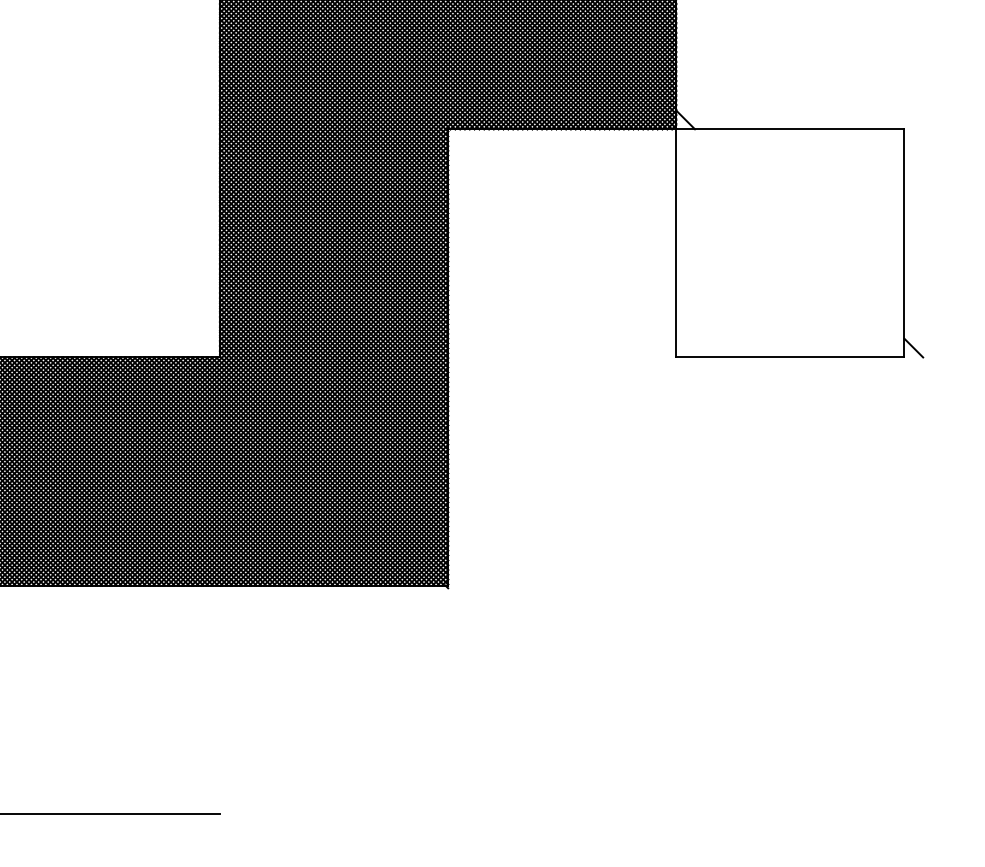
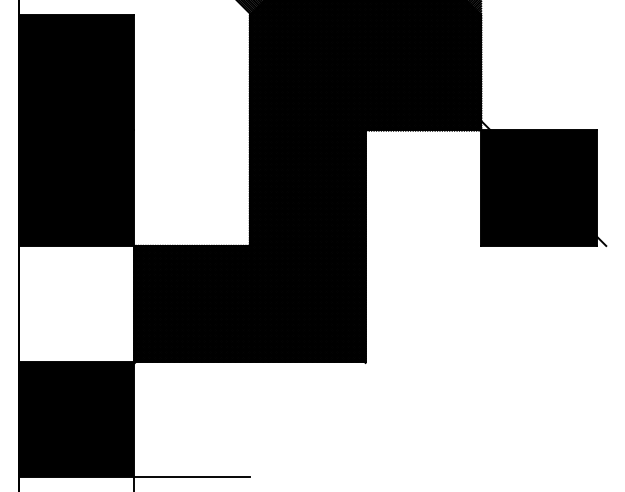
fill: (789, 243) -> (538, 188), added

